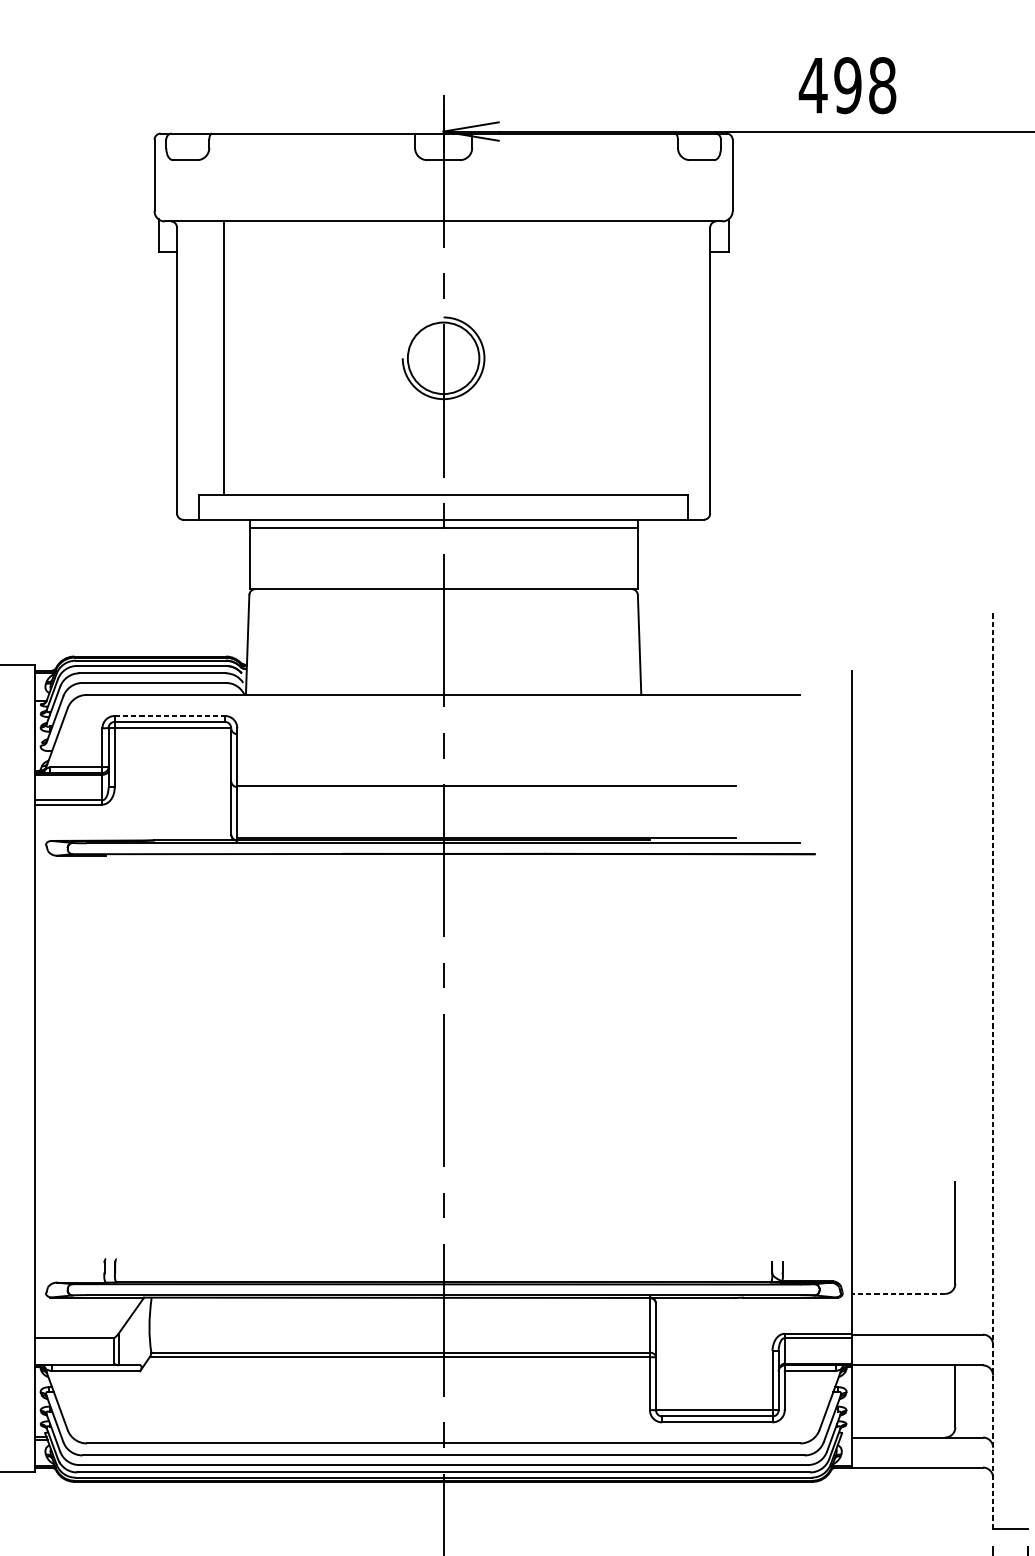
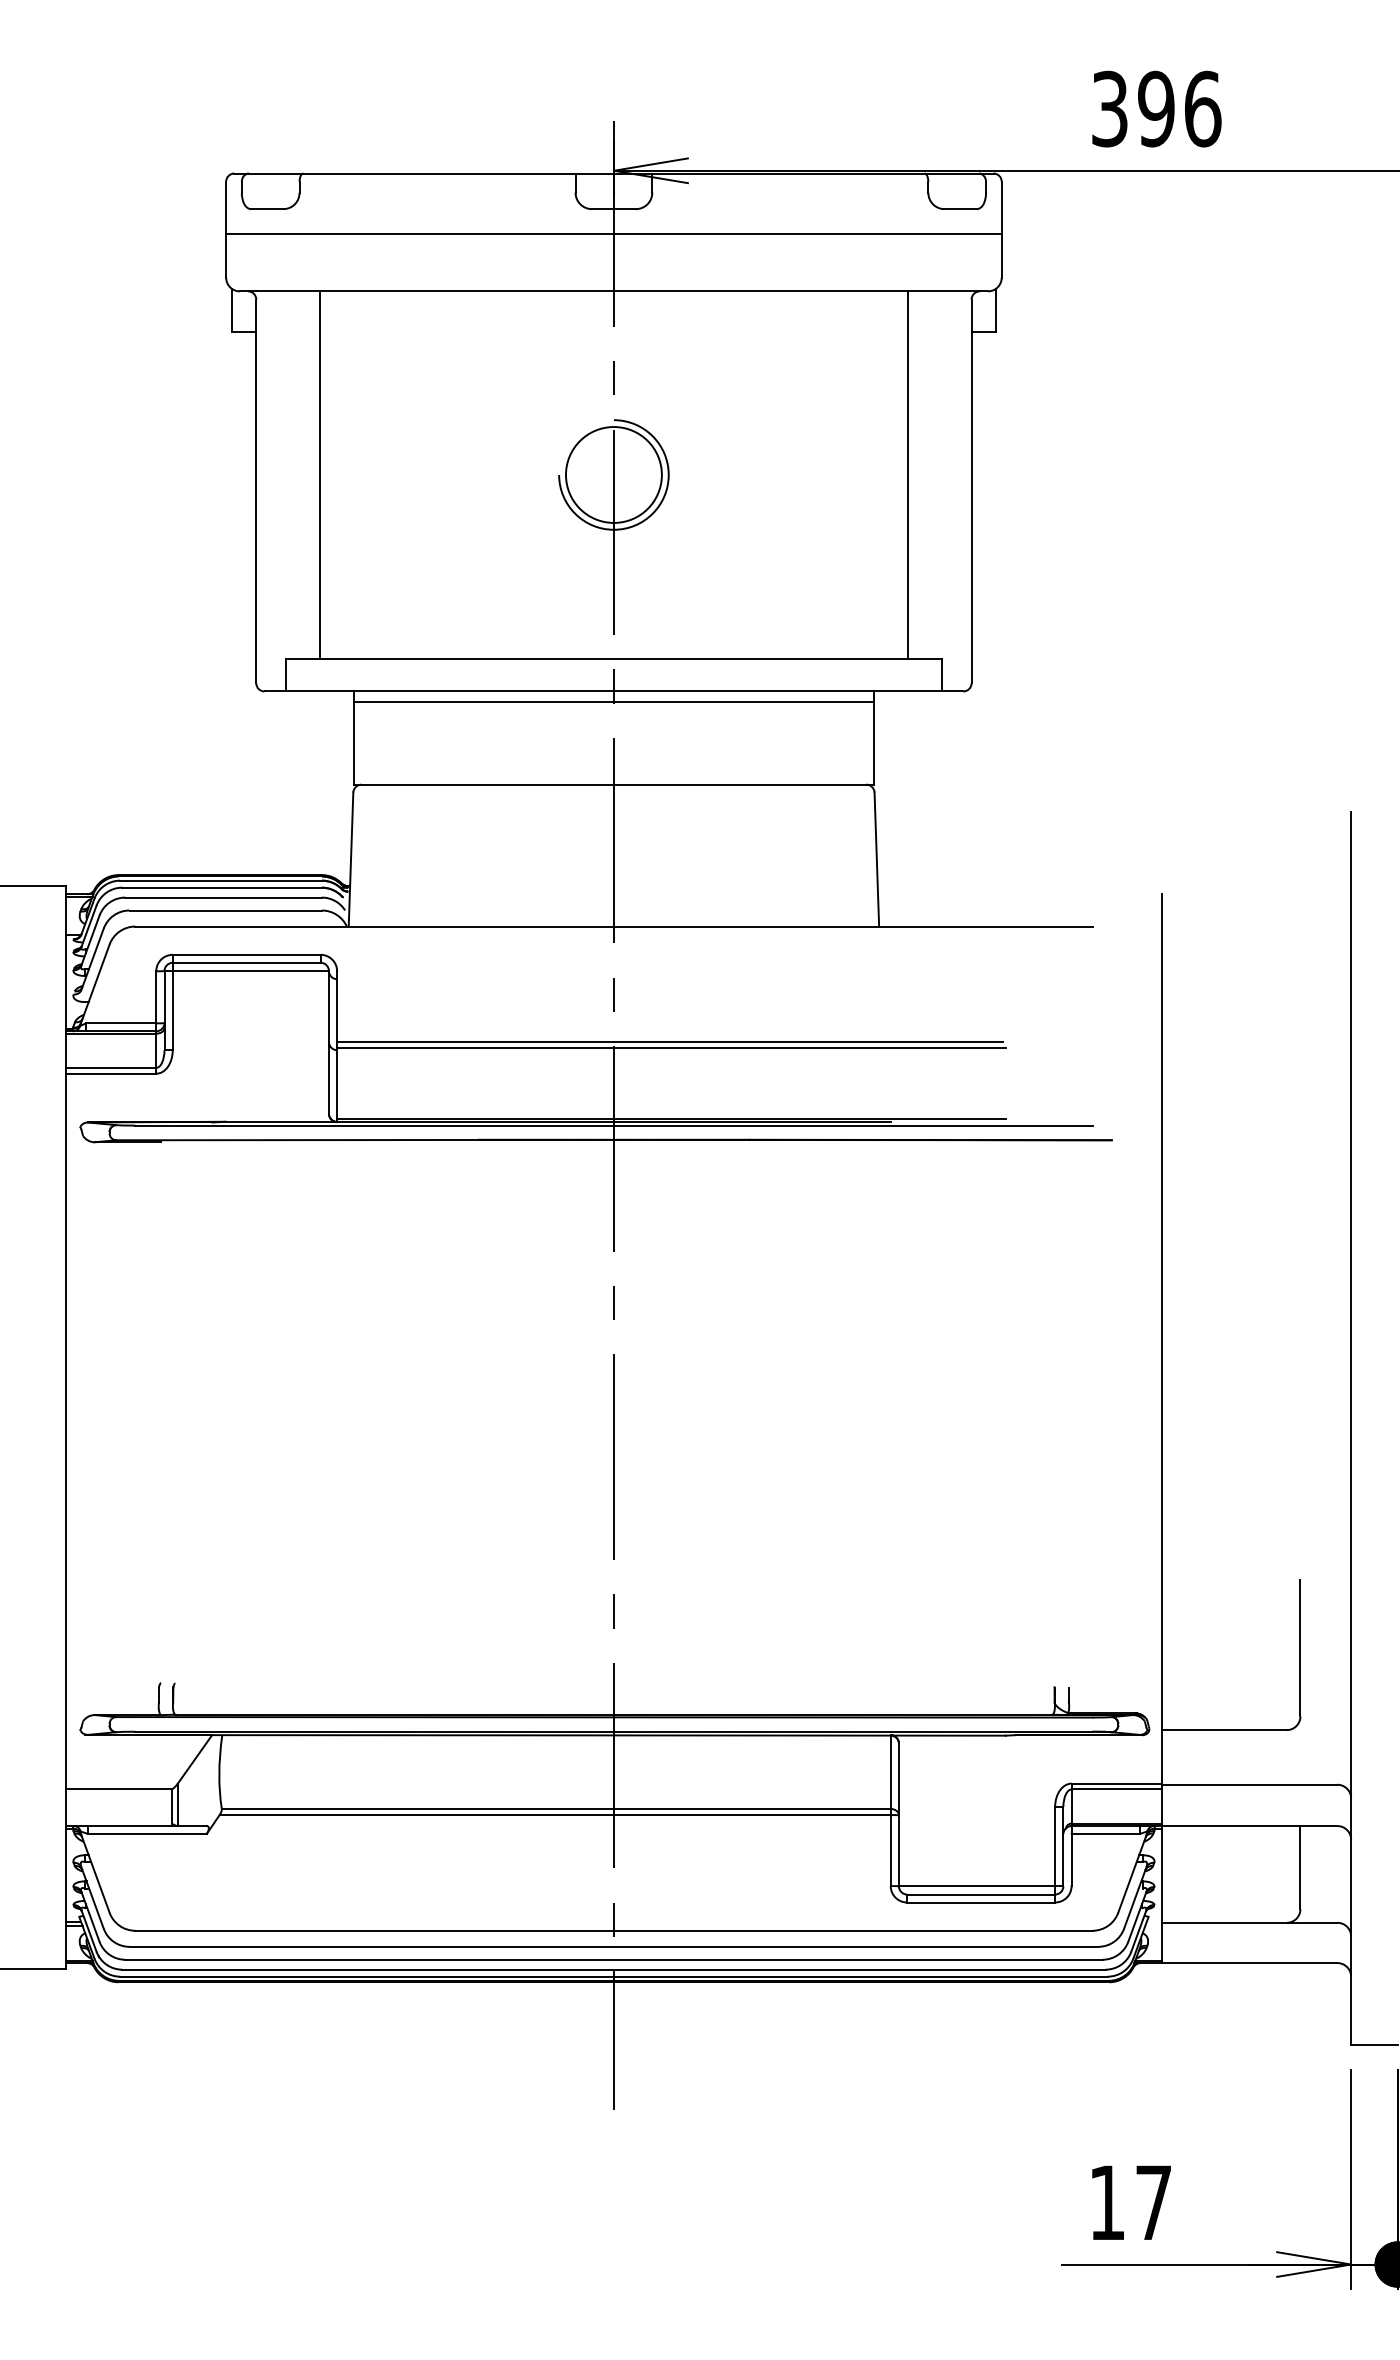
text: (847, 85) -> (1155, 108), 498 -> 396
line: (443, 178) -> (613, 233), added
line: (663, 357) -> (908, 474), added
line: (169, 715) -> (246, 954), dashed -> solid
line: (485, 781) -> (669, 1042), added
line: (993, 1069) -> (1351, 1428), dashed -> solid
line: (897, 1294) -> (1223, 1730), dashed -> solid

